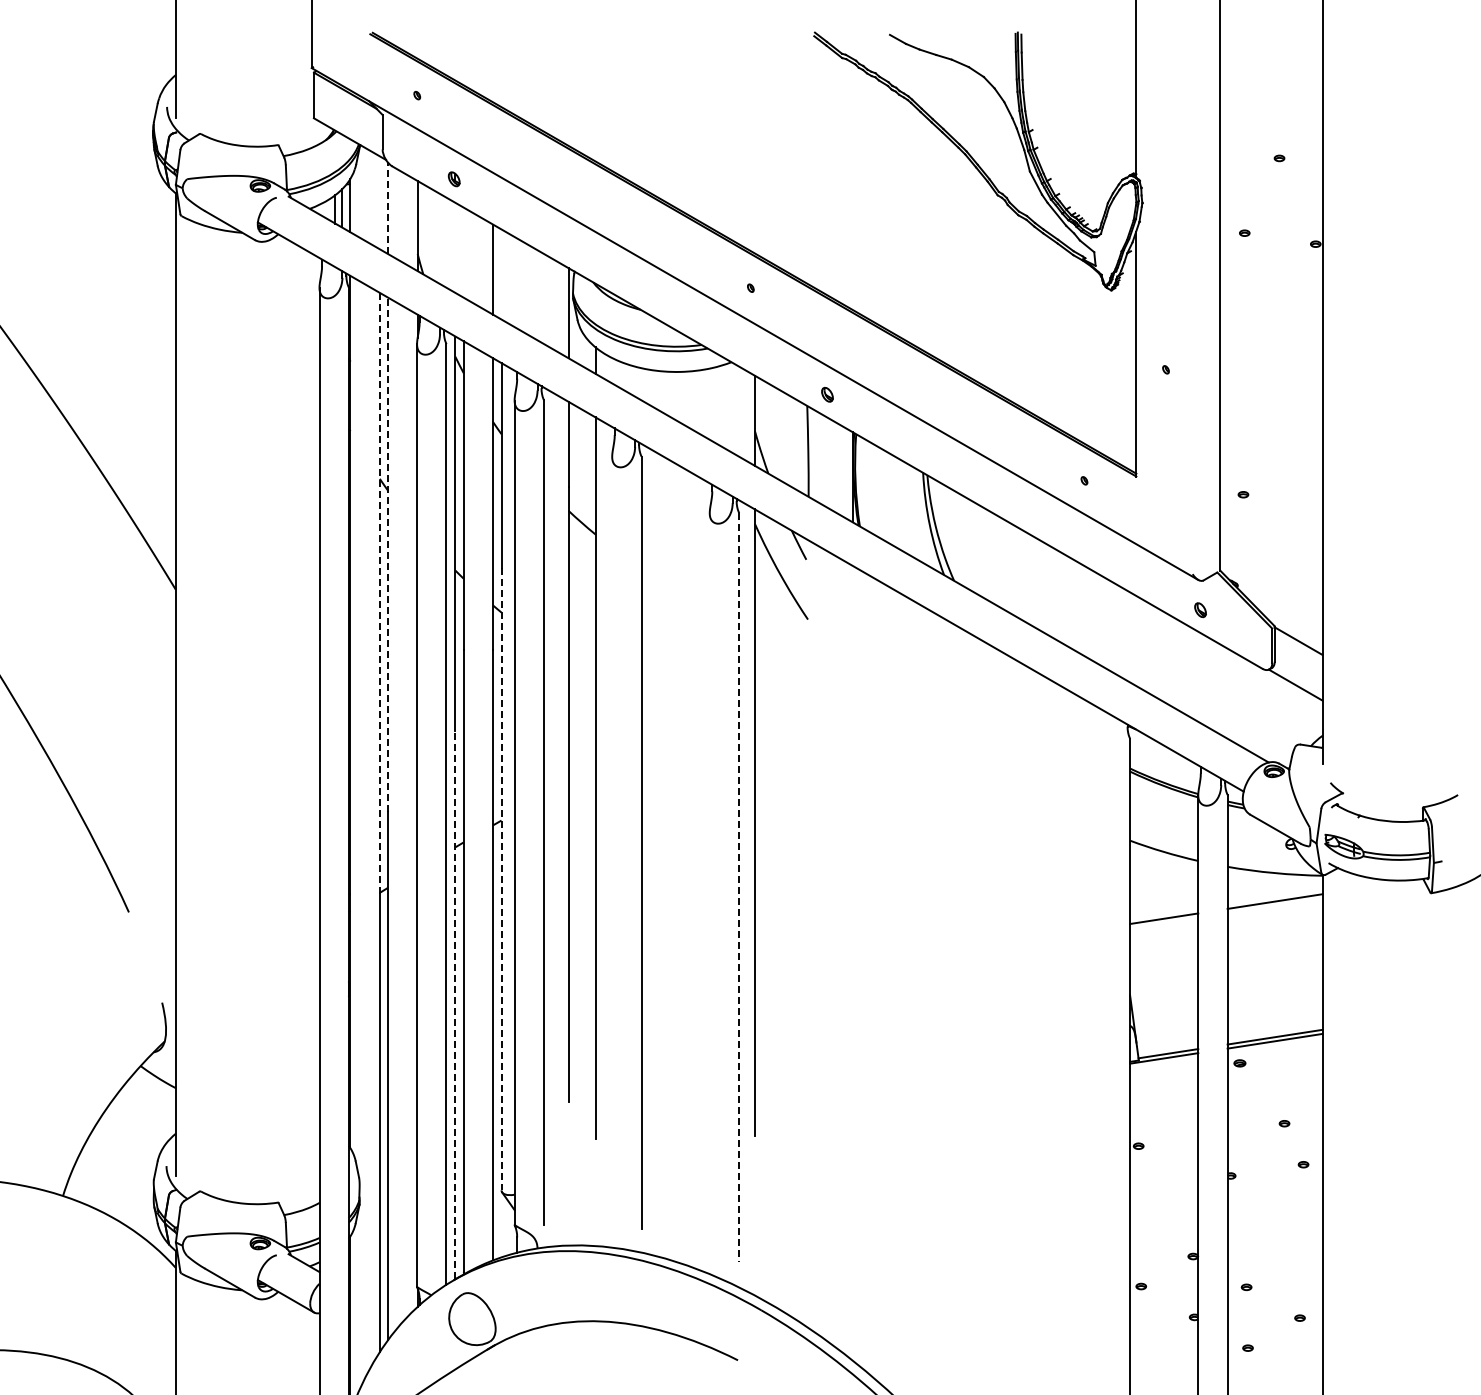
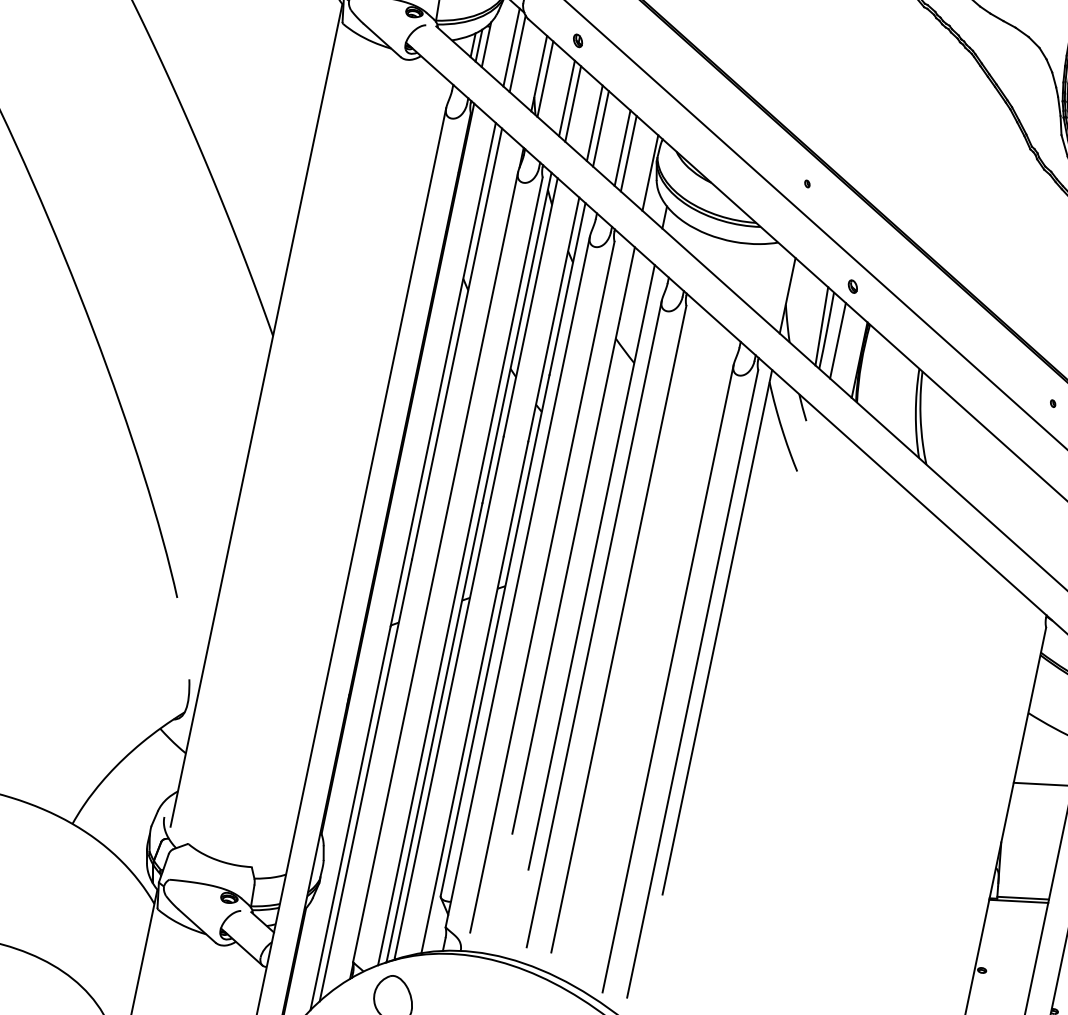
line: (379, 202) -> (511, 47), added
line: (388, 208) -> (517, 53), dashed -> solid
line: (426, 230) -> (545, 78), added
line: (455, 247) -> (567, 98), added
line: (463, 252) -> (572, 103), added
line: (501, 274) -> (600, 128), added
line: (530, 291) -> (622, 148), added
line: (539, 296) -> (628, 153), added
line: (801, 447) -> (821, 326), added
line: (823, 460) -> (838, 340), added
line: (388, 554) -> (457, 343), dashed -> solid
line: (379, 593) -> (442, 374), dashed -> solid
line: (612, 842) -> (594, 624), added
line: (501, 879) -> (495, 635), dashed -> solid
line: (709, 887) -> (667, 678), added
line: (739, 887) -> (693, 683), dashed -> solid
line: (455, 1004) -> (434, 732), dashed -> solid

